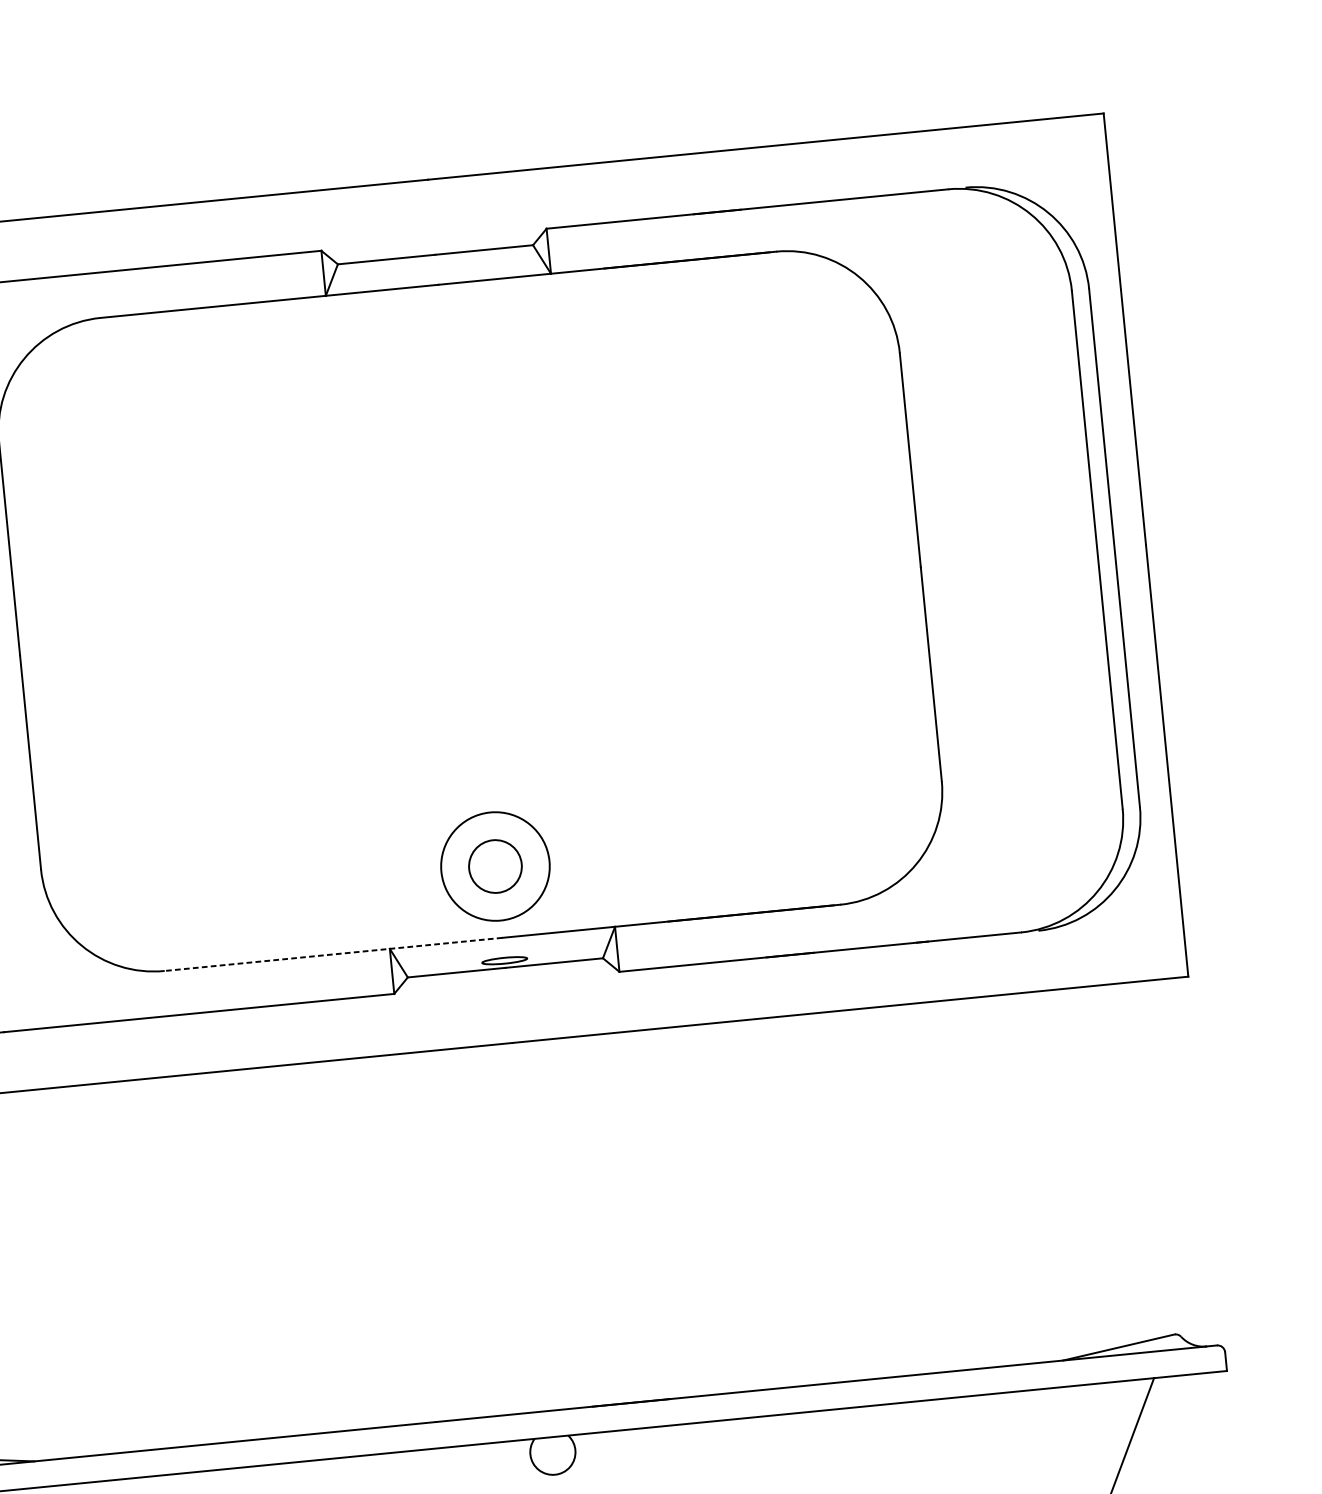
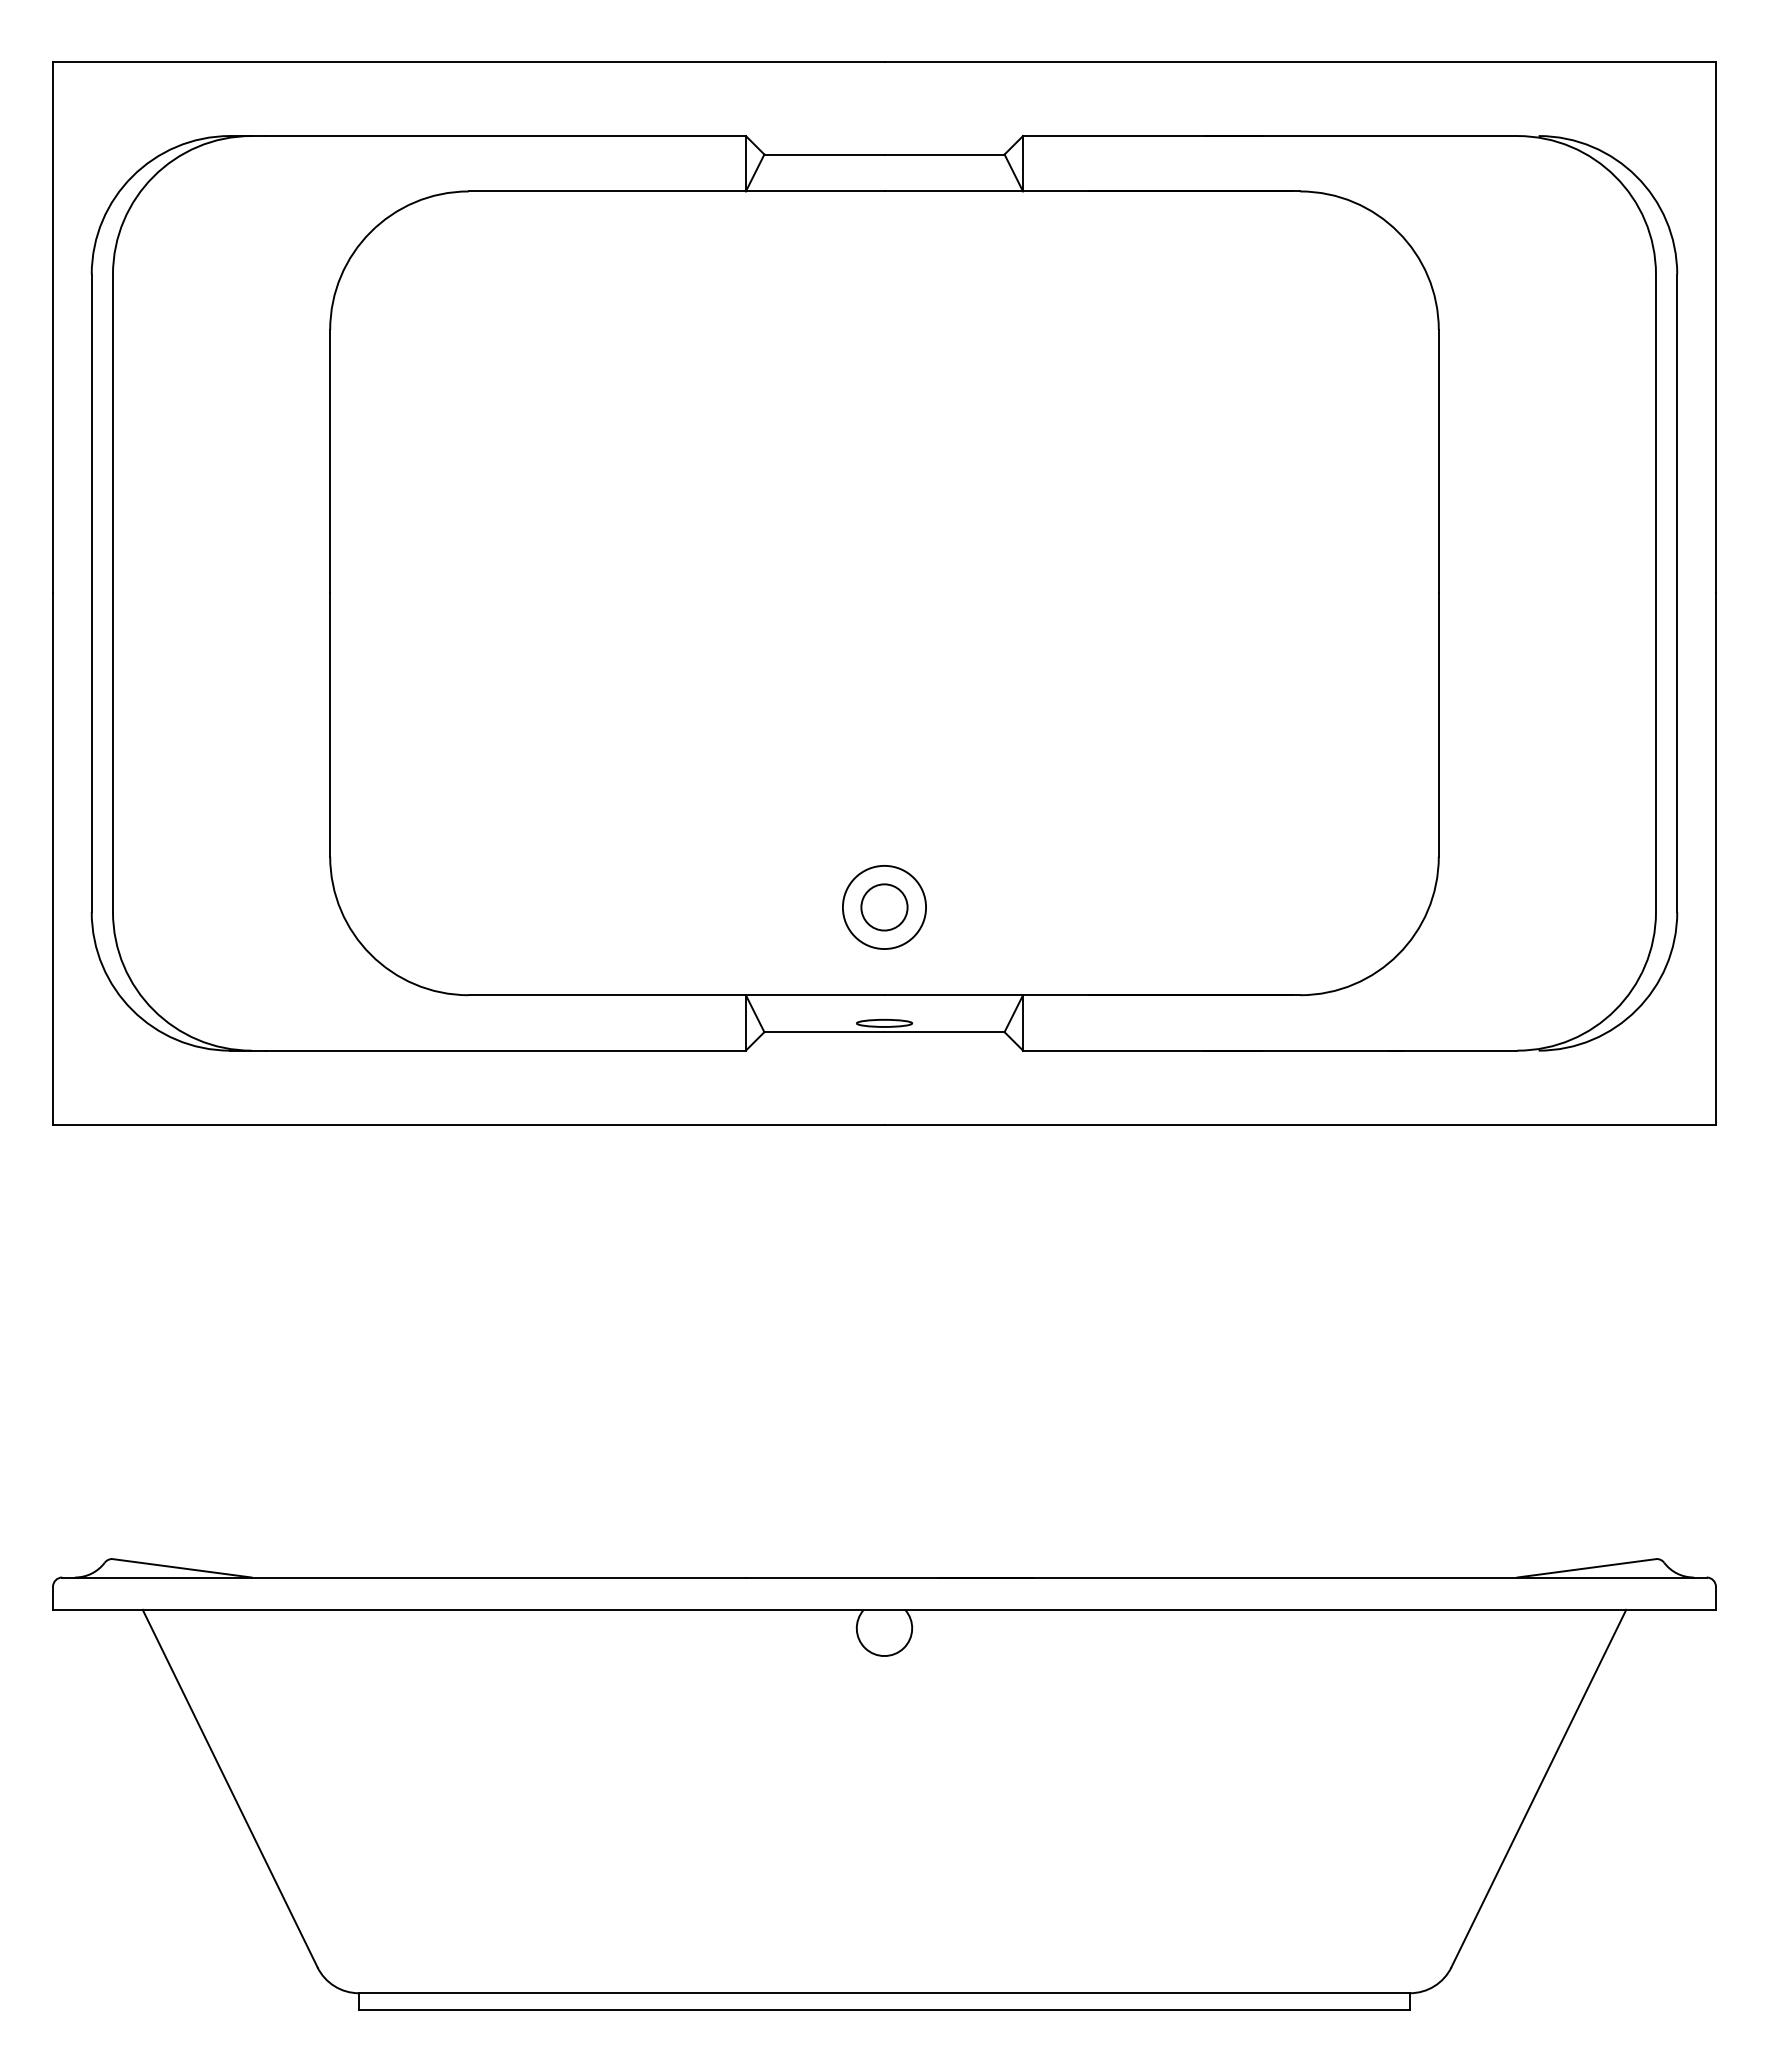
circle: (495, 866) -> (884, 907), size x0.62
circle: (495, 866) -> (884, 907), size x0.71
line: (333, 954) -> (676, 995), dashed -> solid

